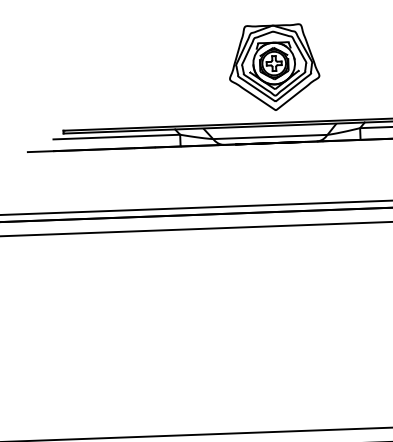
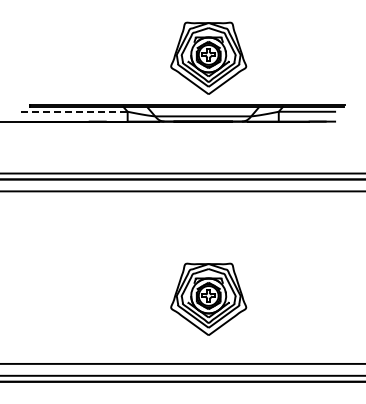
line: (116, 136) -> (74, 111), solid -> dashed
part: (284, 353) -> (208, 298), added

